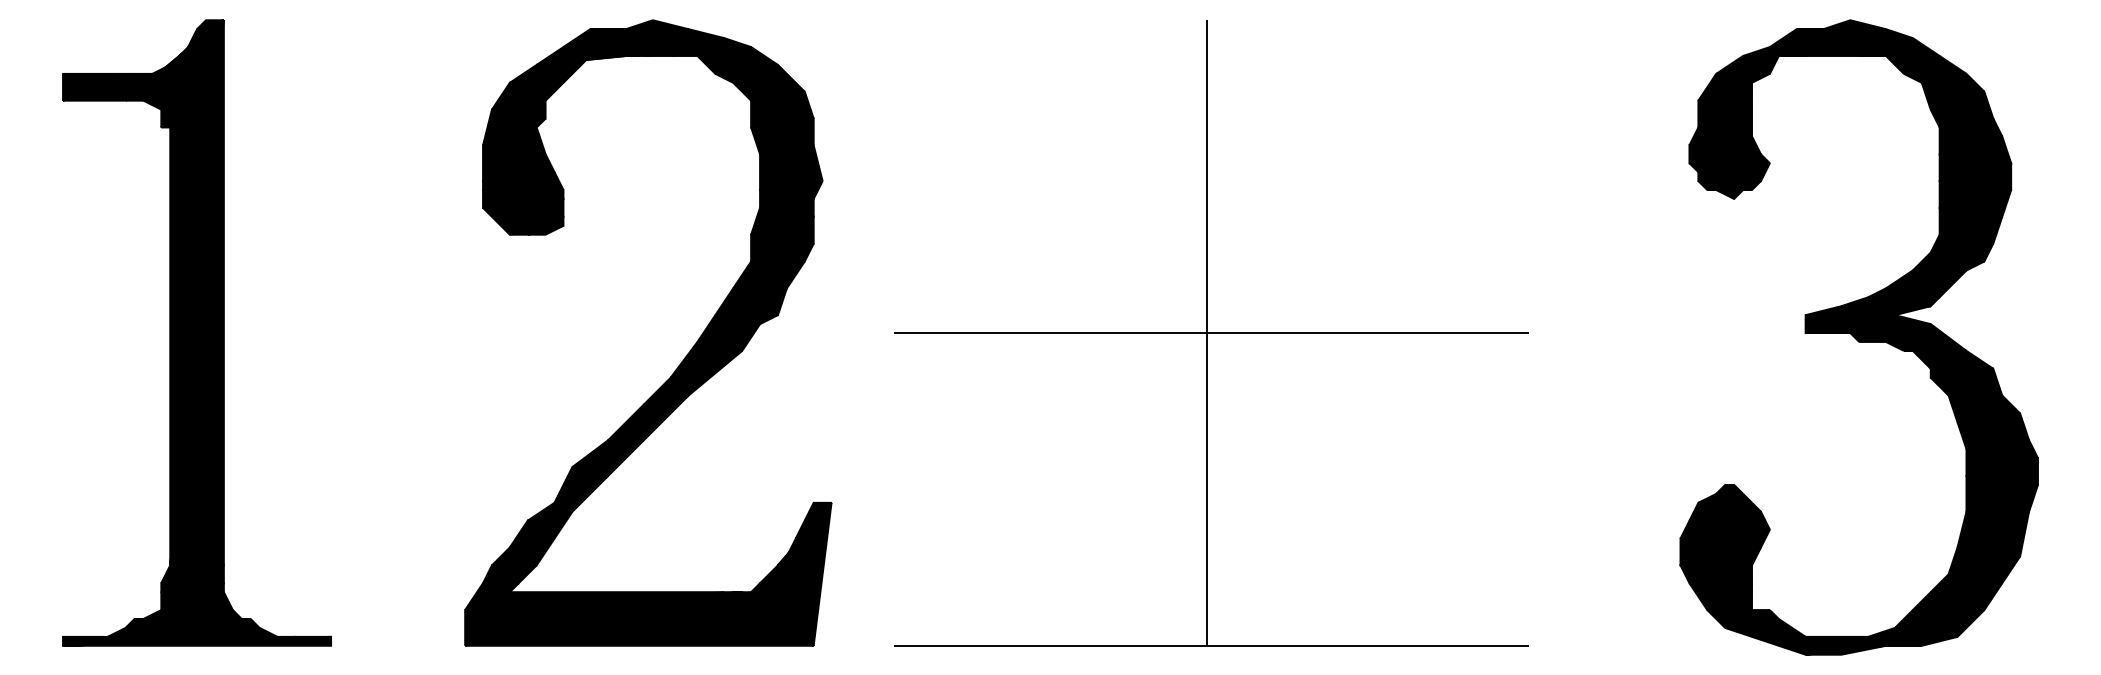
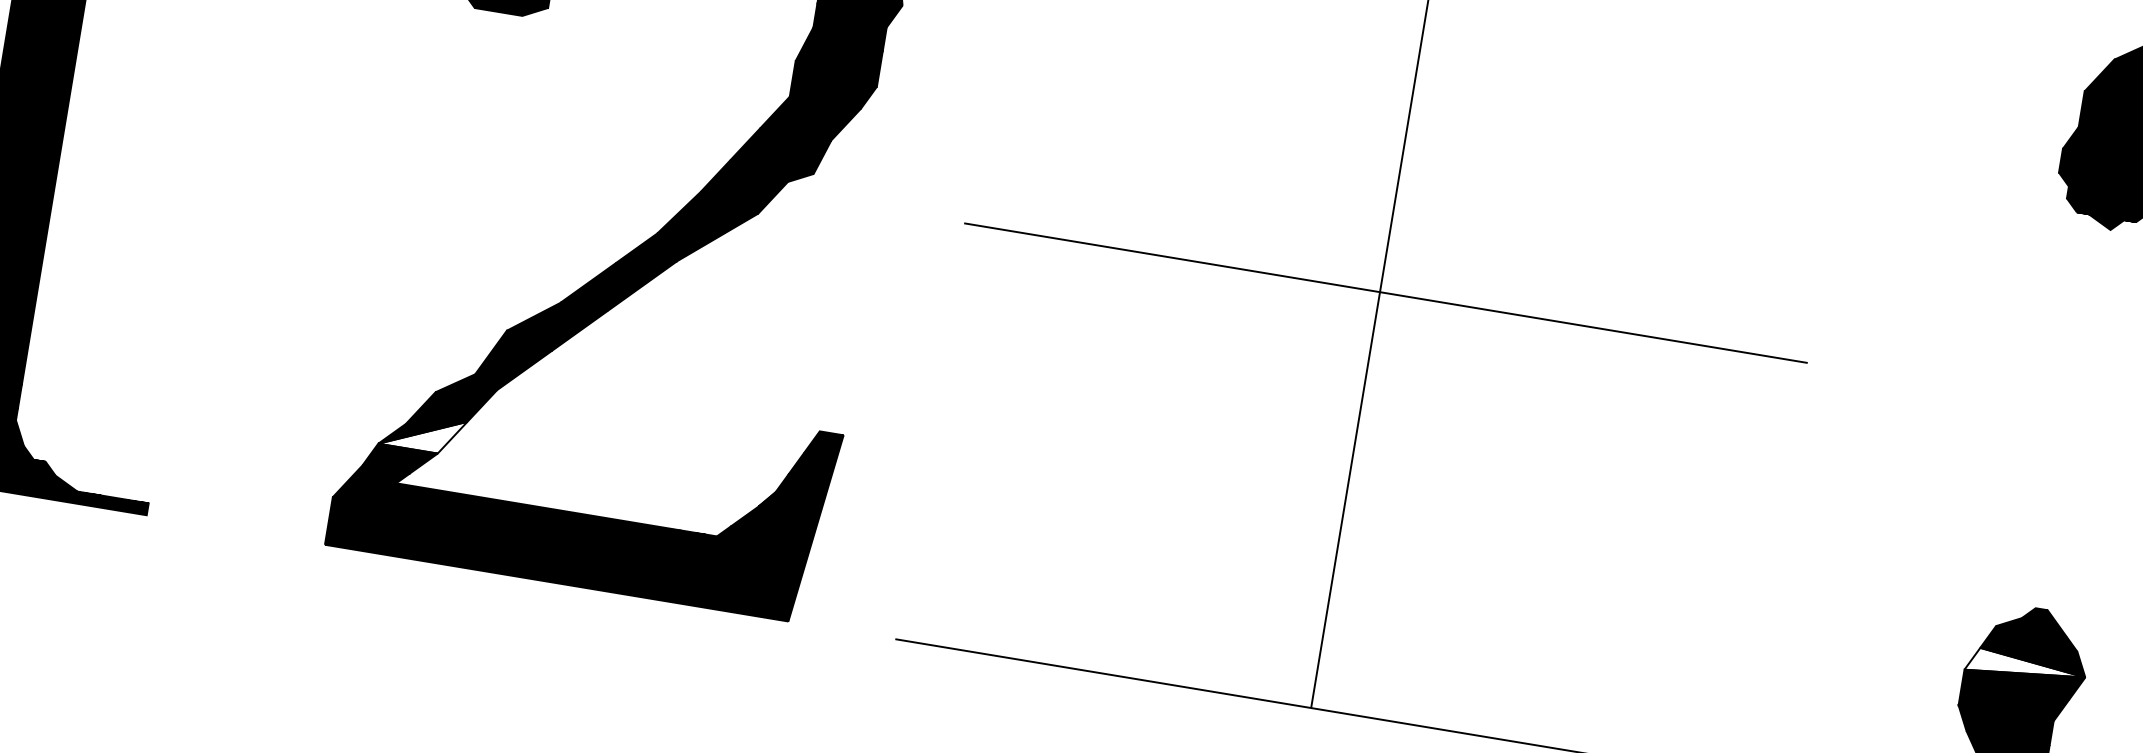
fill: (1724, 529) -> (2024, 667), removed
fill: (522, 551) -> (421, 432), removed

